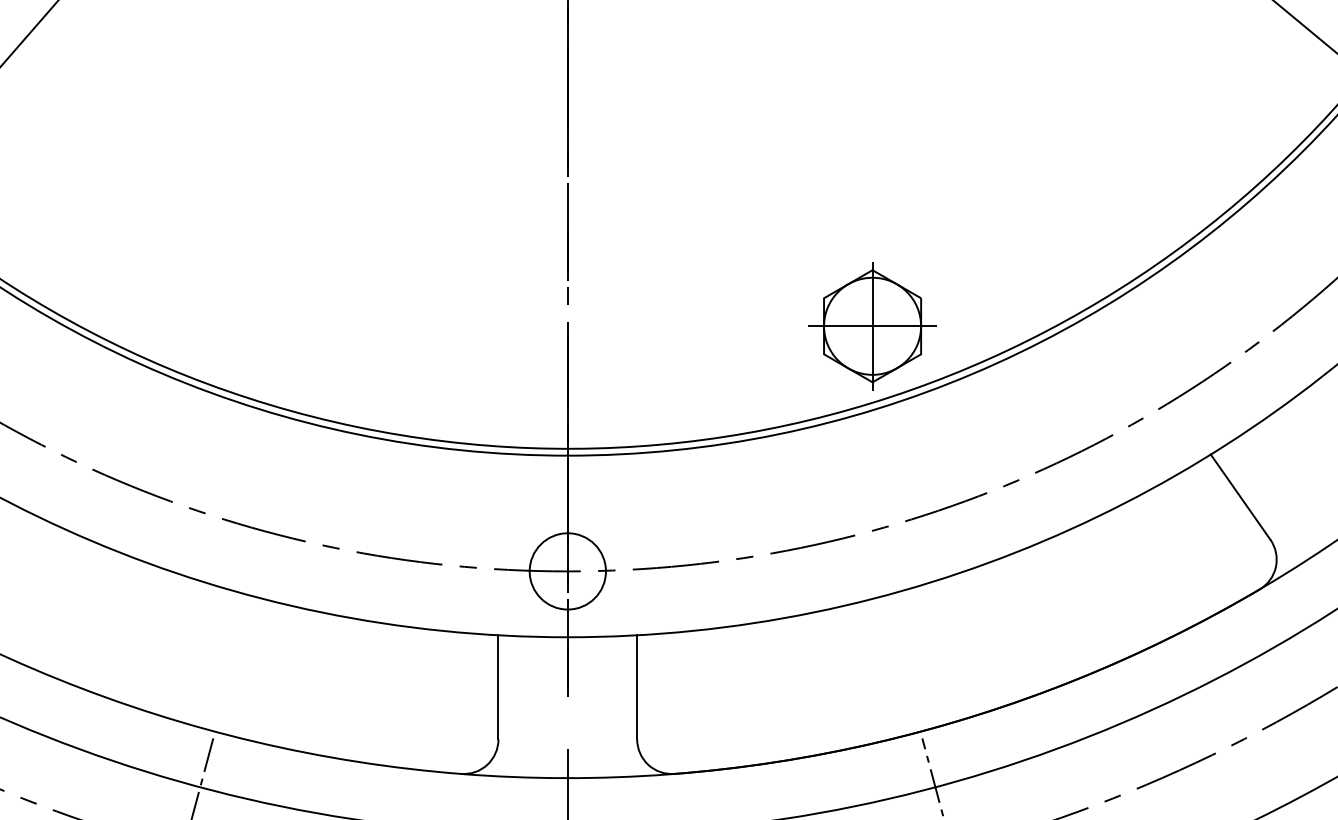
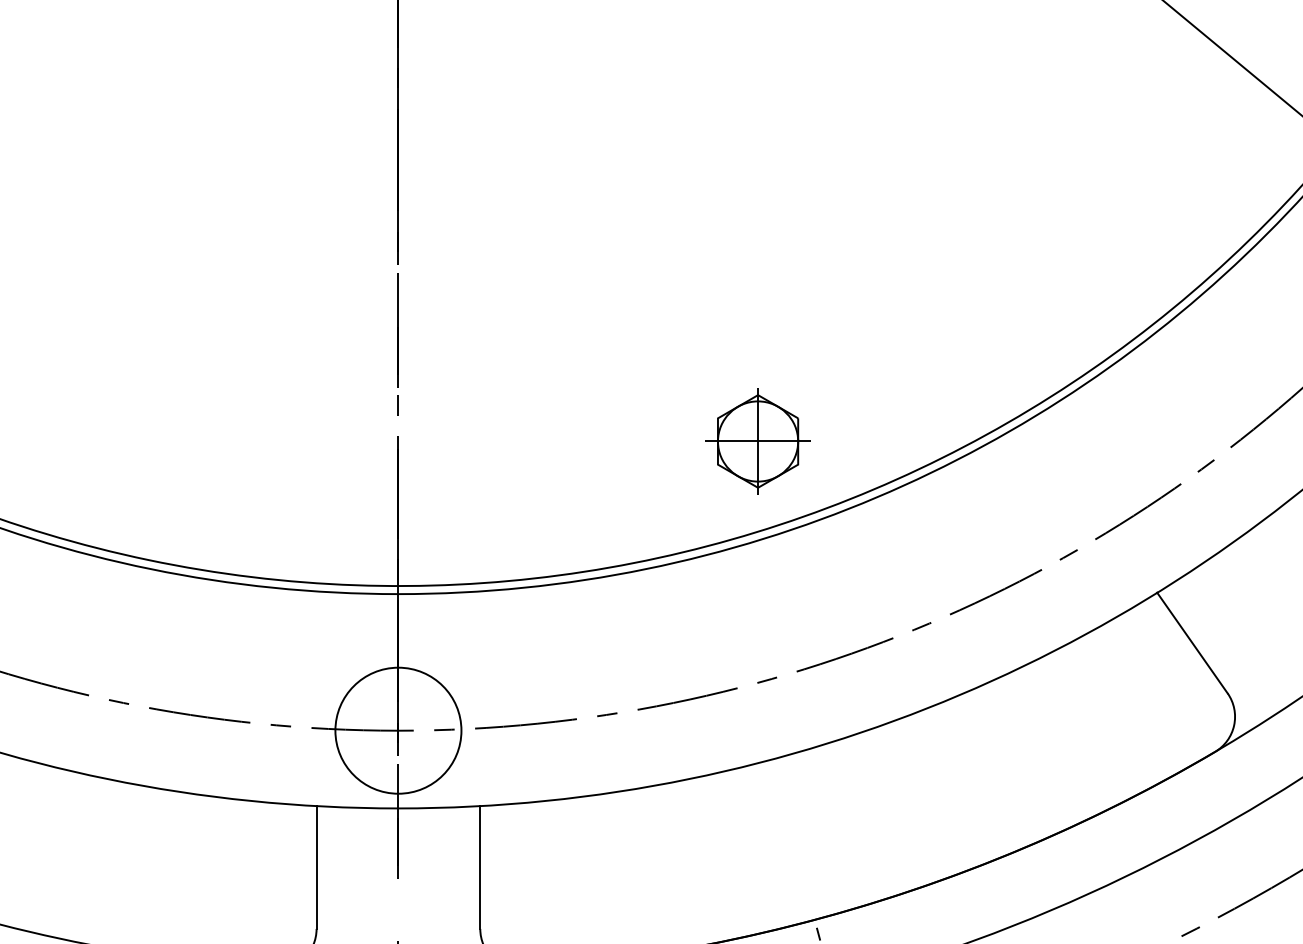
part: (872, 326) -> (758, 441), size x0.7
circle: (567, 571) -> (398, 730), size x1.4

